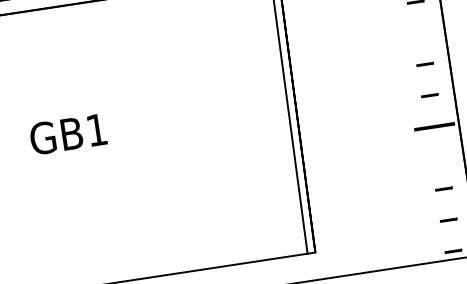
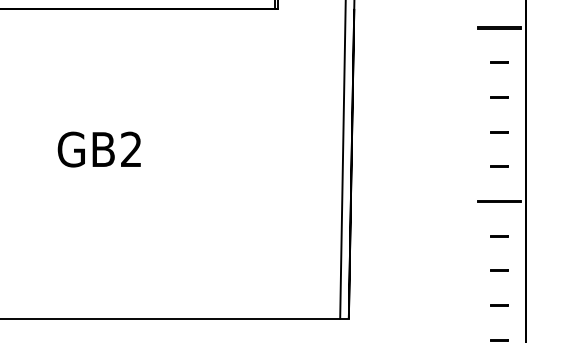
line: (420, 33) -> (499, 97), added
text: (96, 129) -> (131, 148), GB1 -> GB2
line: (439, 158) -> (499, 236), added

